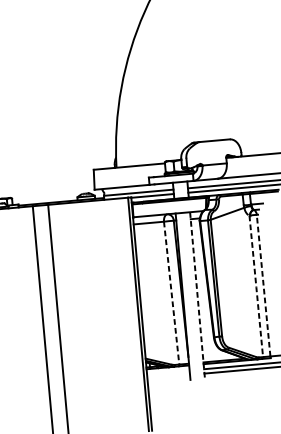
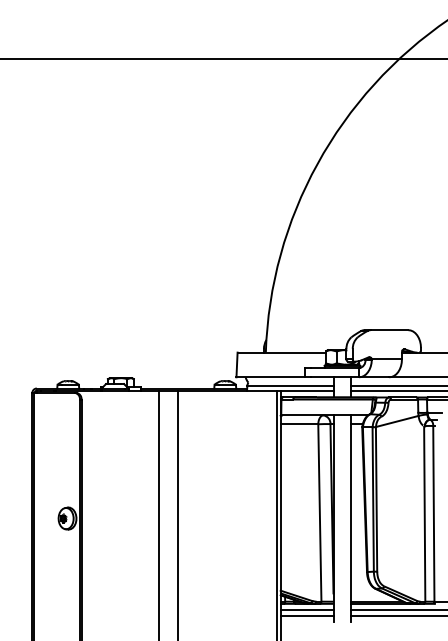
line: (256, 286) -> (424, 514), dashed -> solid
line: (263, 286) -> (433, 514), dashed -> solid
line: (171, 292) -> (319, 512), dashed -> solid
line: (197, 296) -> (351, 519), dashed -> solid
line: (167, 372) -> (306, 610), added
line: (168, 376) -> (306, 615), added

